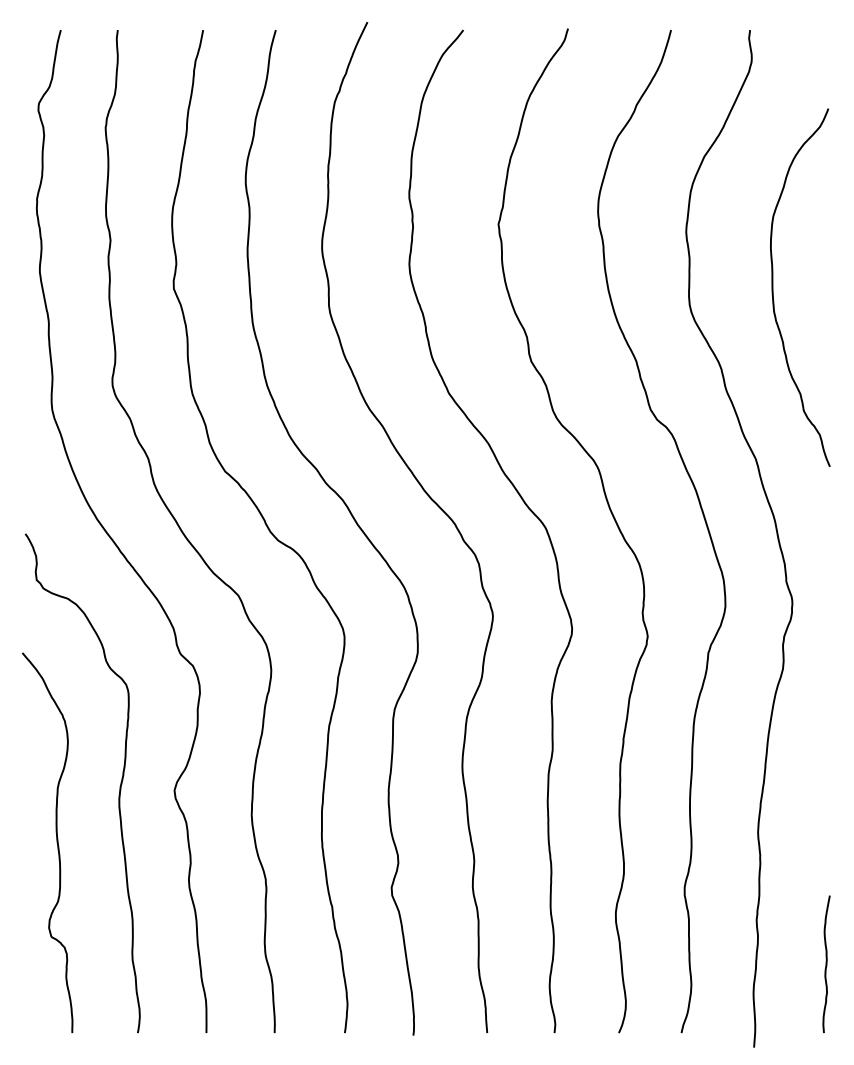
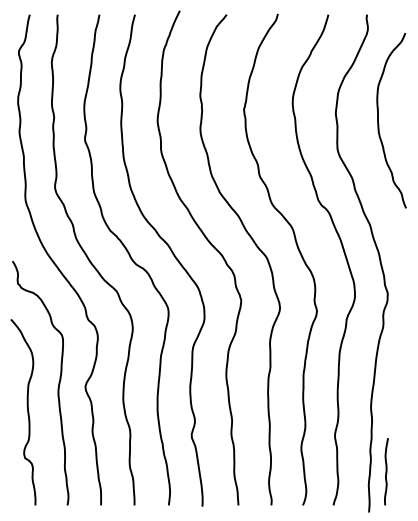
curve: (775, 293) -> (379, 123), moved
curve: (826, 963) -> (386, 471), moved

